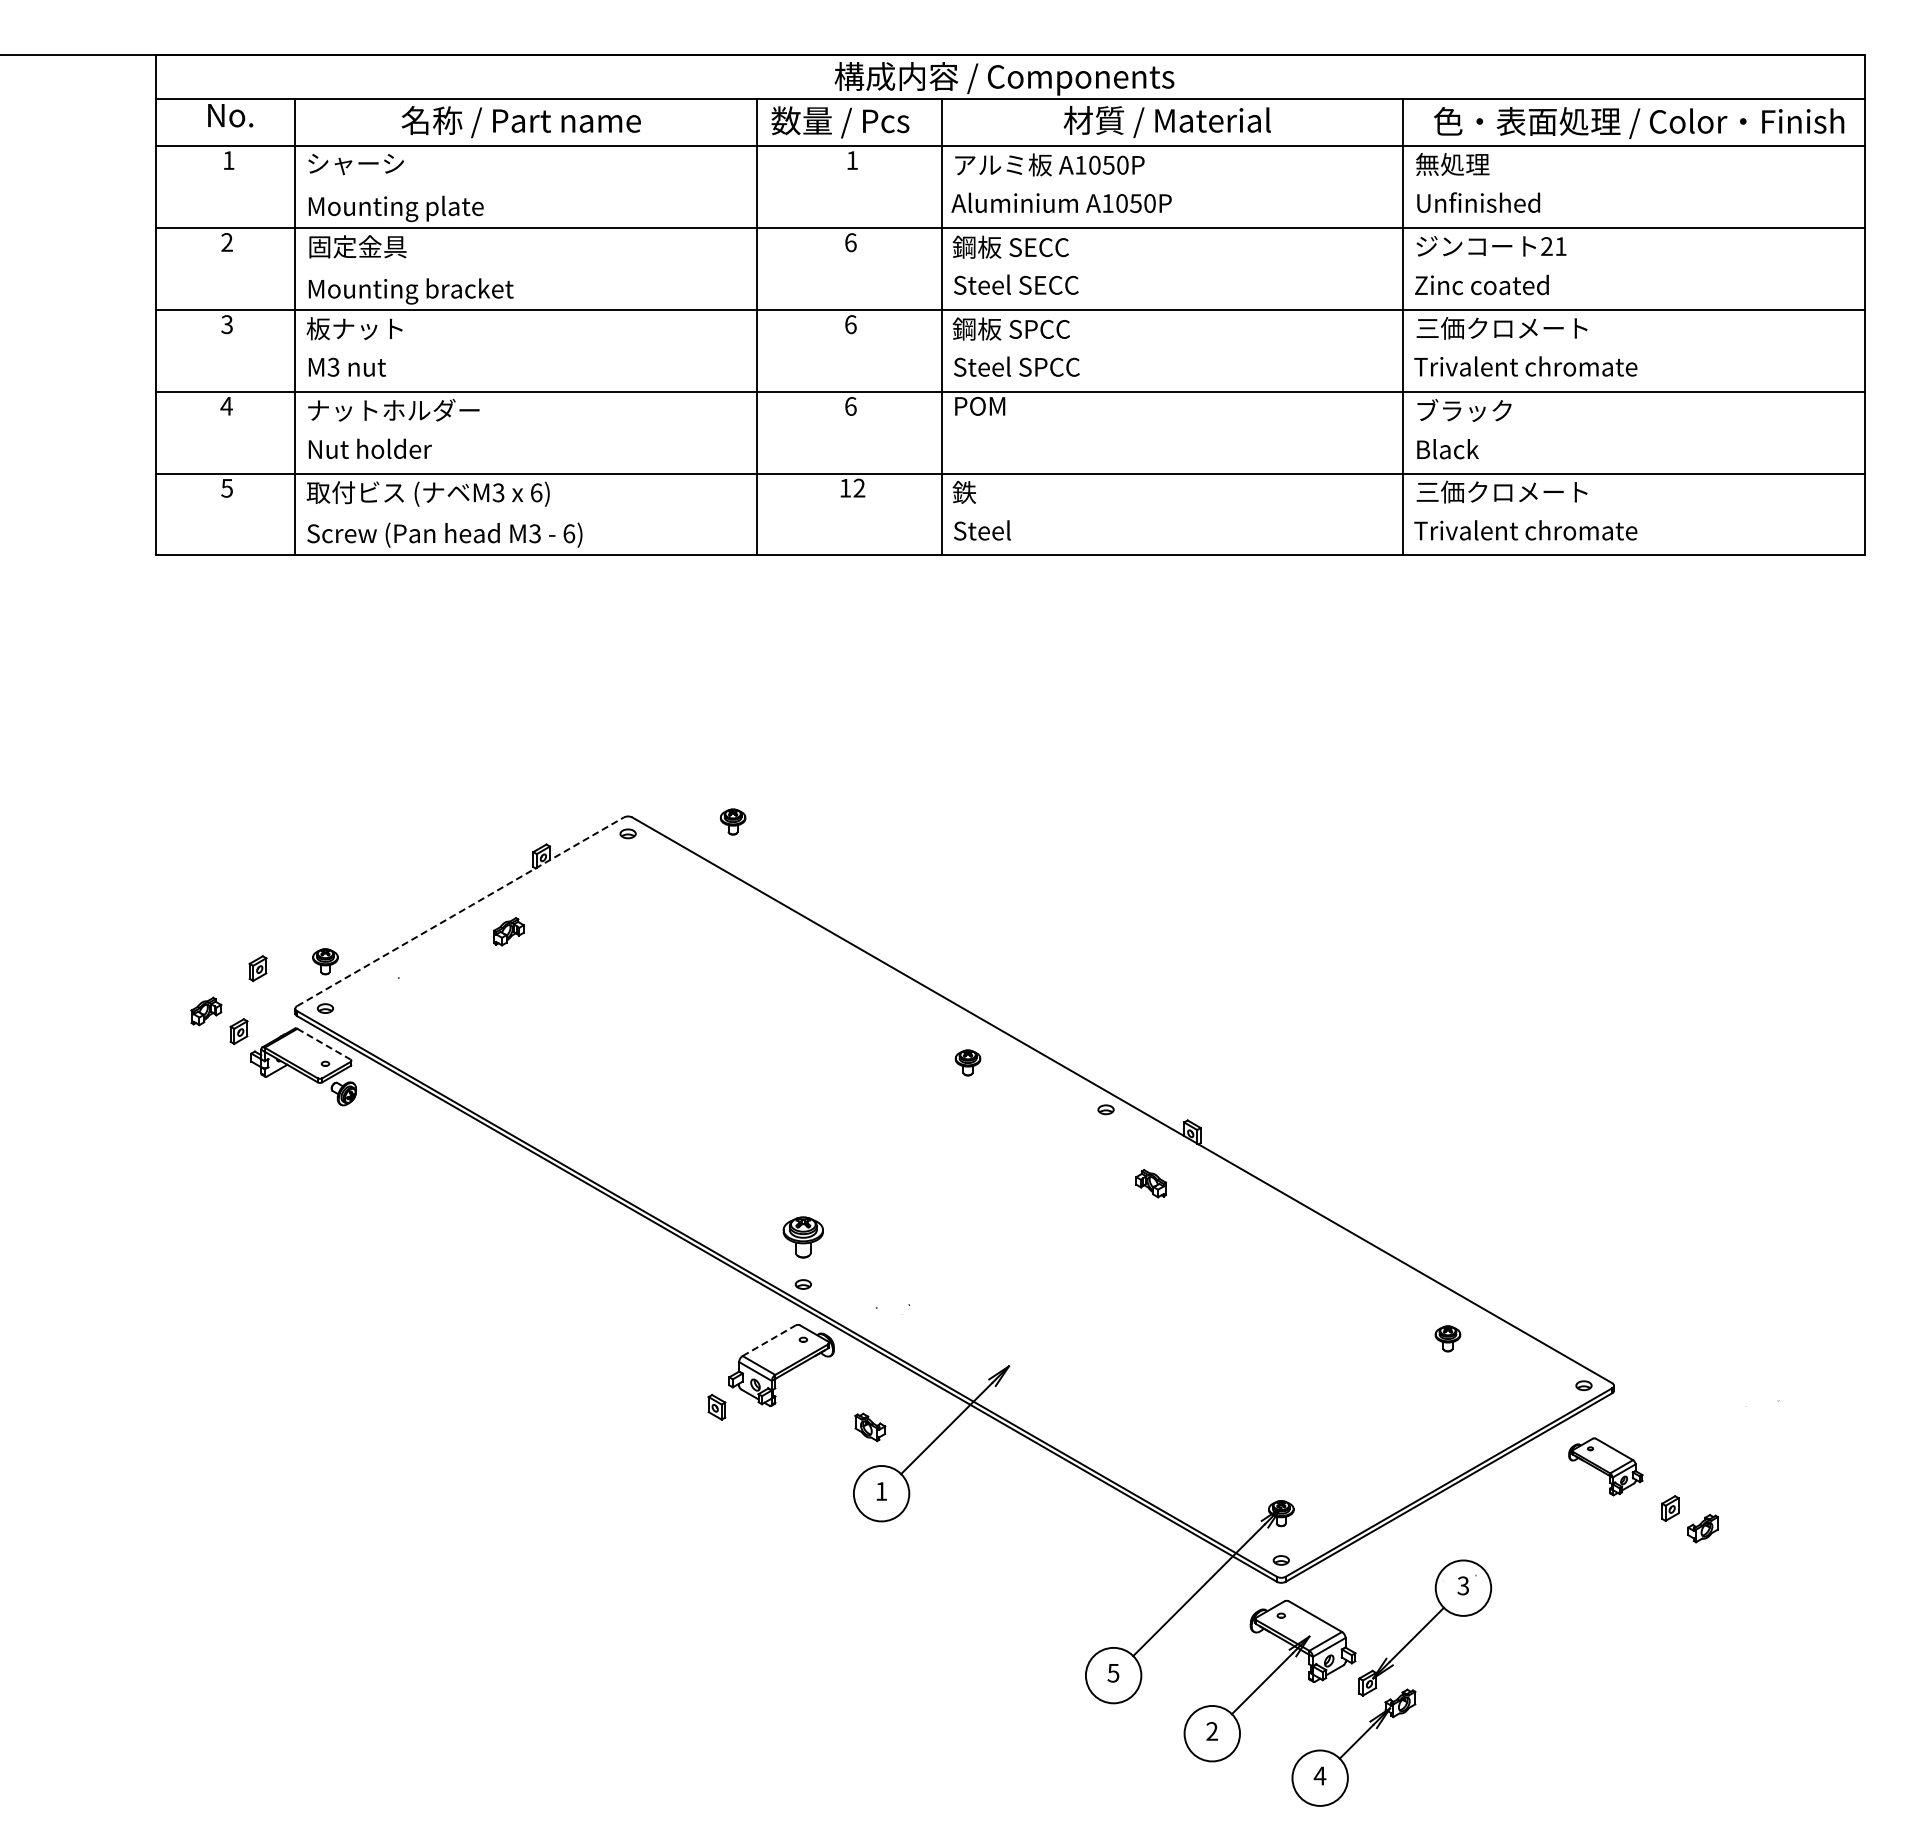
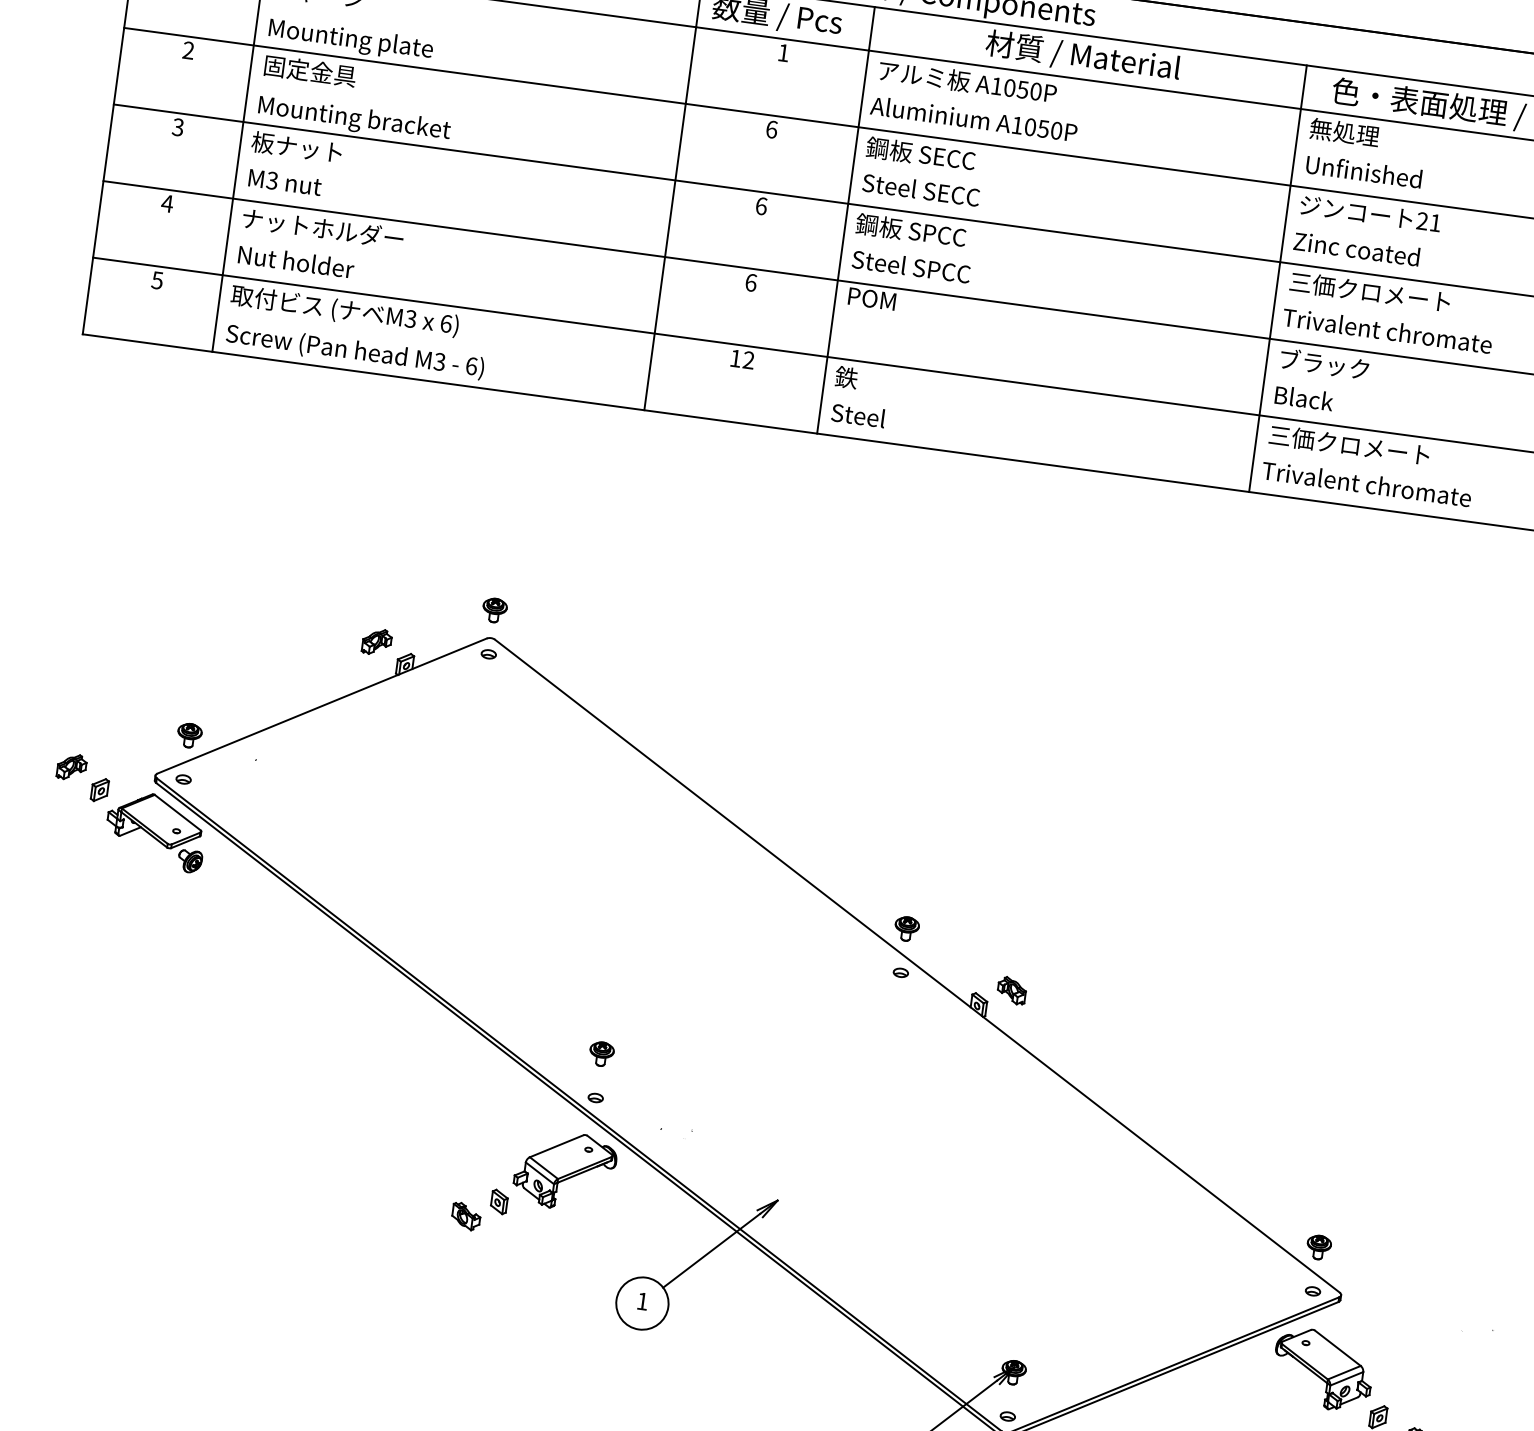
part: (733, 821) -> (495, 610), moved
line: (460, 911) -> (322, 705), dashed -> solid
part: (508, 931) -> (376, 641), moved
part: (257, 968) -> (125, 733), removed
line: (323, 1044) -> (177, 812), dashed -> solid
part: (967, 1062) -> (906, 928), moved
part: (1151, 1183) -> (1012, 990), moved
part: (803, 1237) -> (601, 1054), size x0.62
part: (1447, 1338) -> (1318, 1247), moved
line: (769, 1340) -> (556, 1146), dashed -> solid
part: (870, 1427) -> (466, 1216), moved
part: (1605, 1466) -> (1322, 1369), size x1.43

